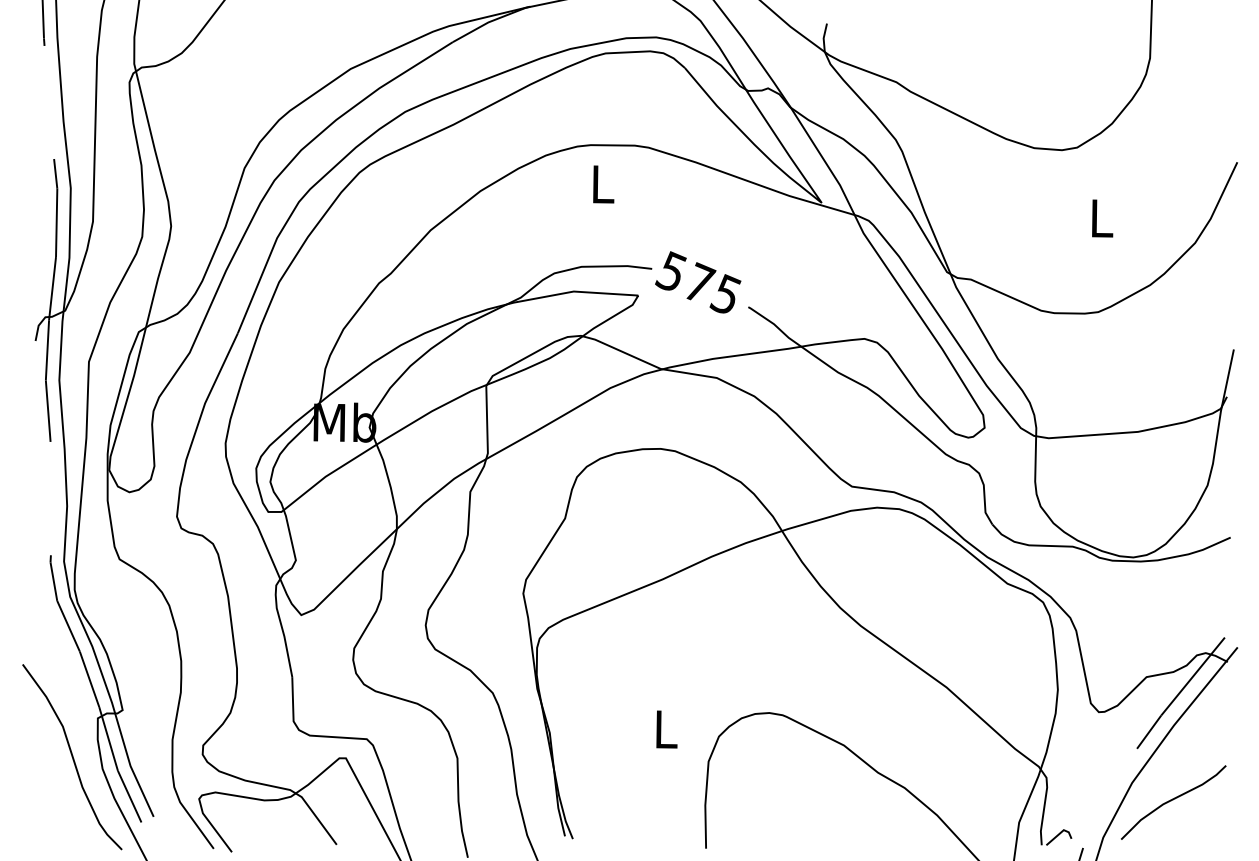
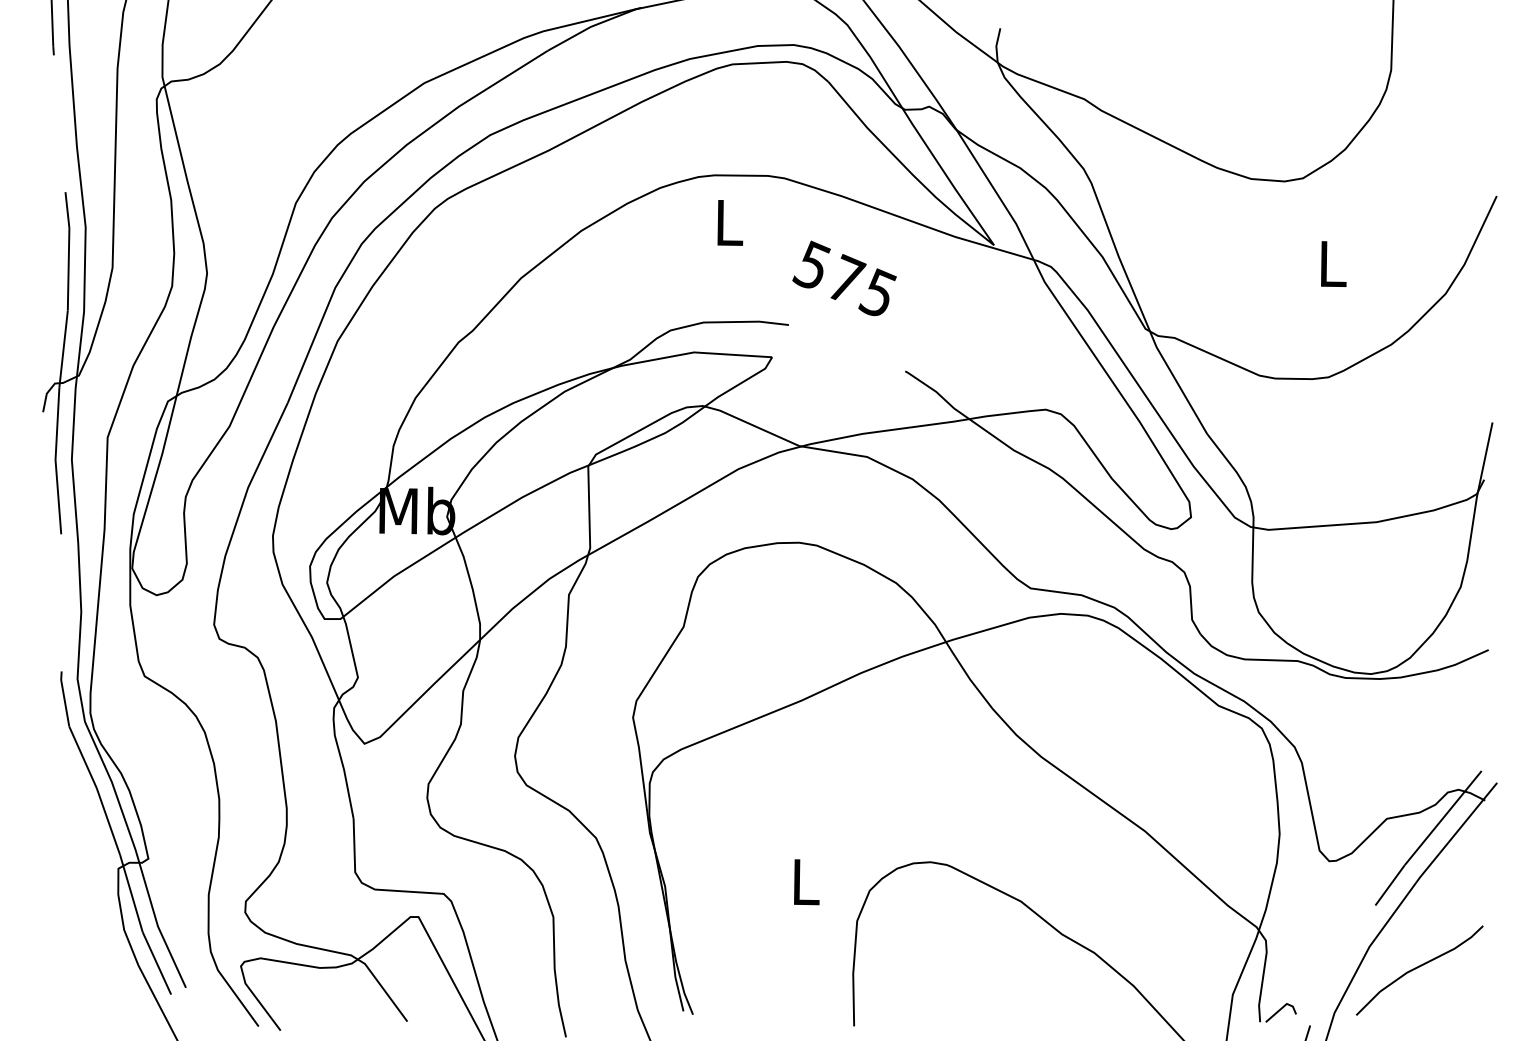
text: (698, 282) -> (844, 278), moved
curve: (72, 757) -> (87, 916), removed

